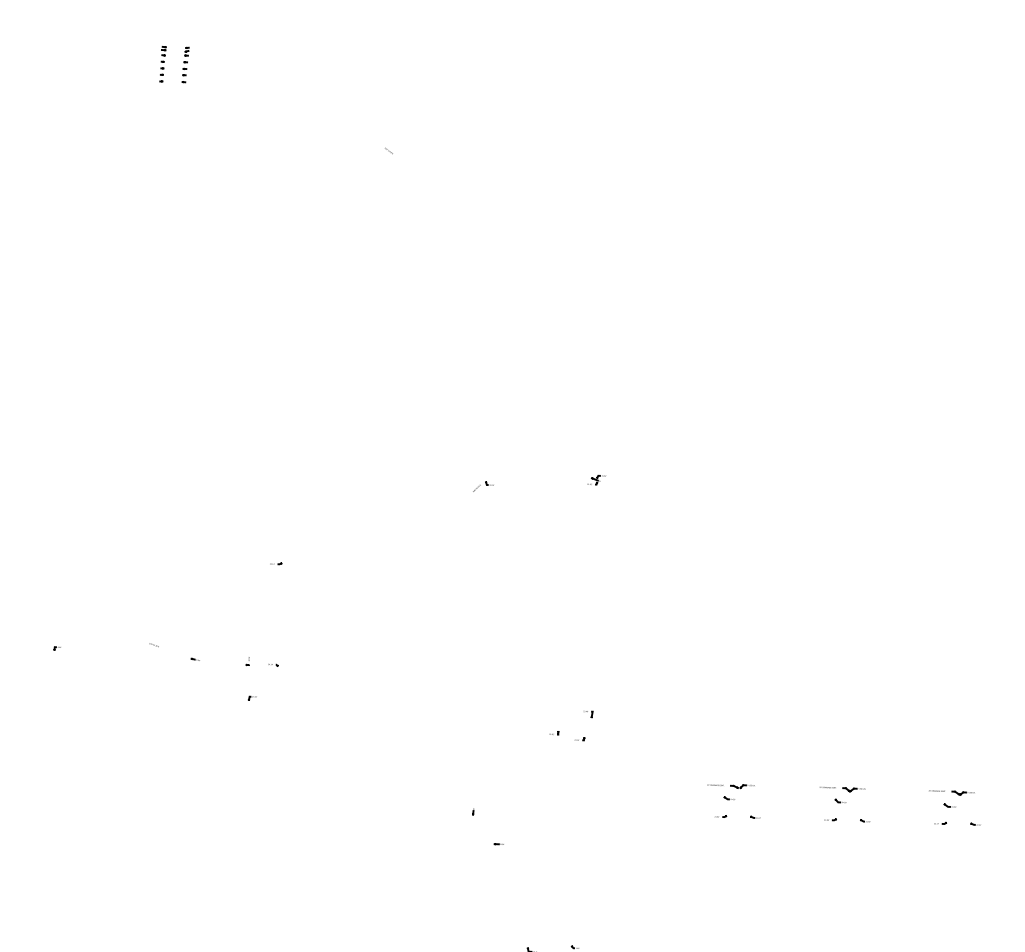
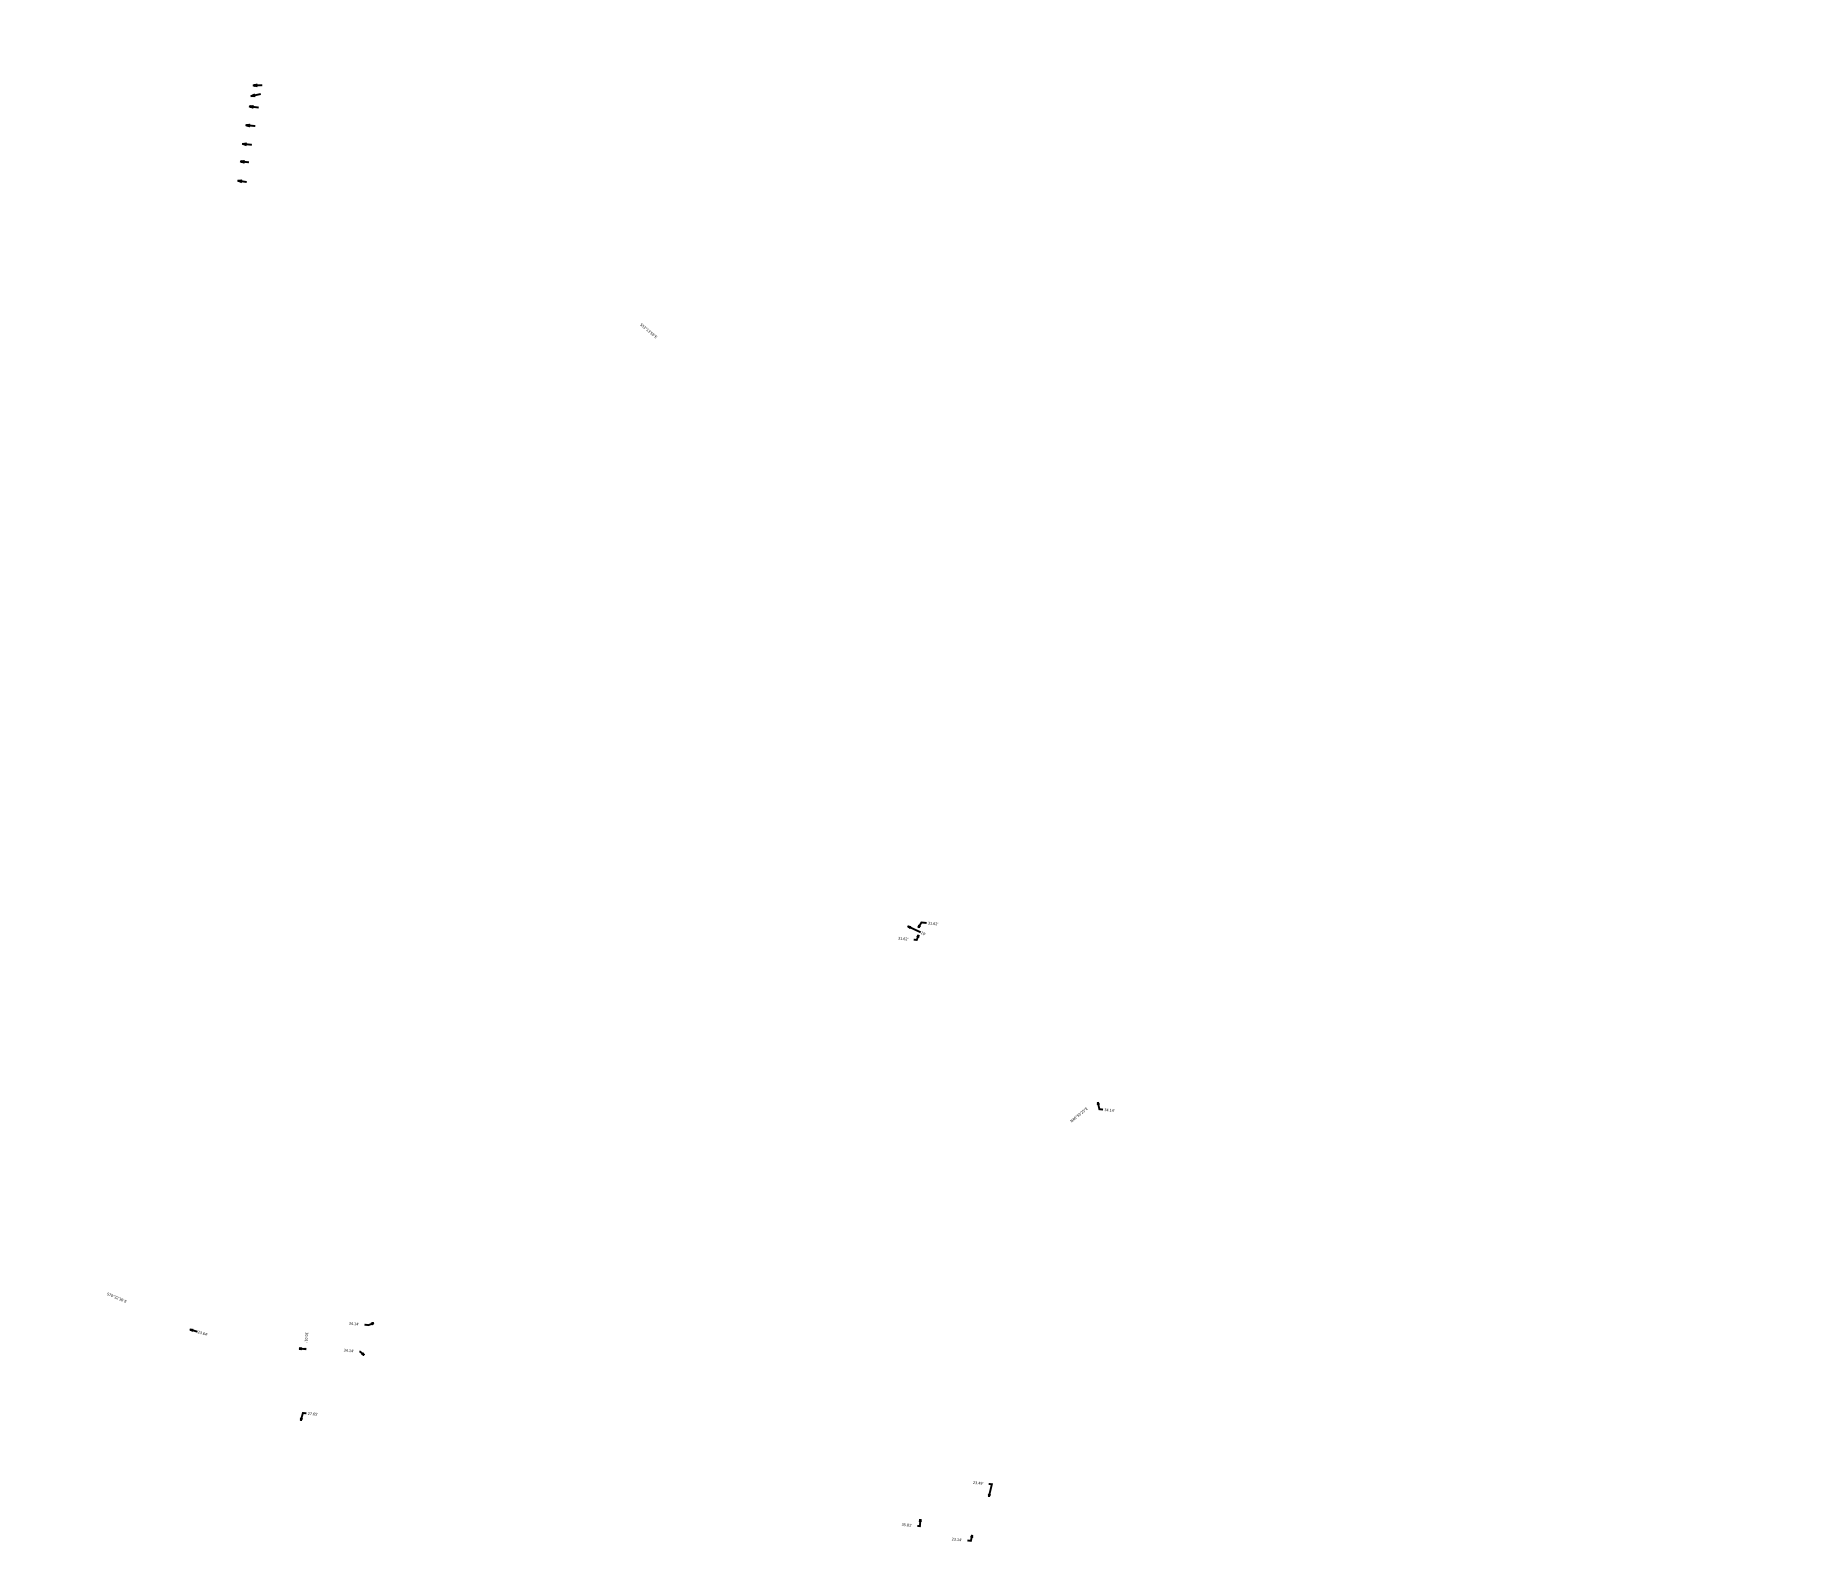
part: (162, 64) -> (203, 129), removed
part: (185, 64) -> (249, 132), size x1.4
part: (596, 479) -> (917, 929), moved
part: (483, 486) -> (1092, 1111), moved
part: (276, 563) -> (362, 1323), moved

